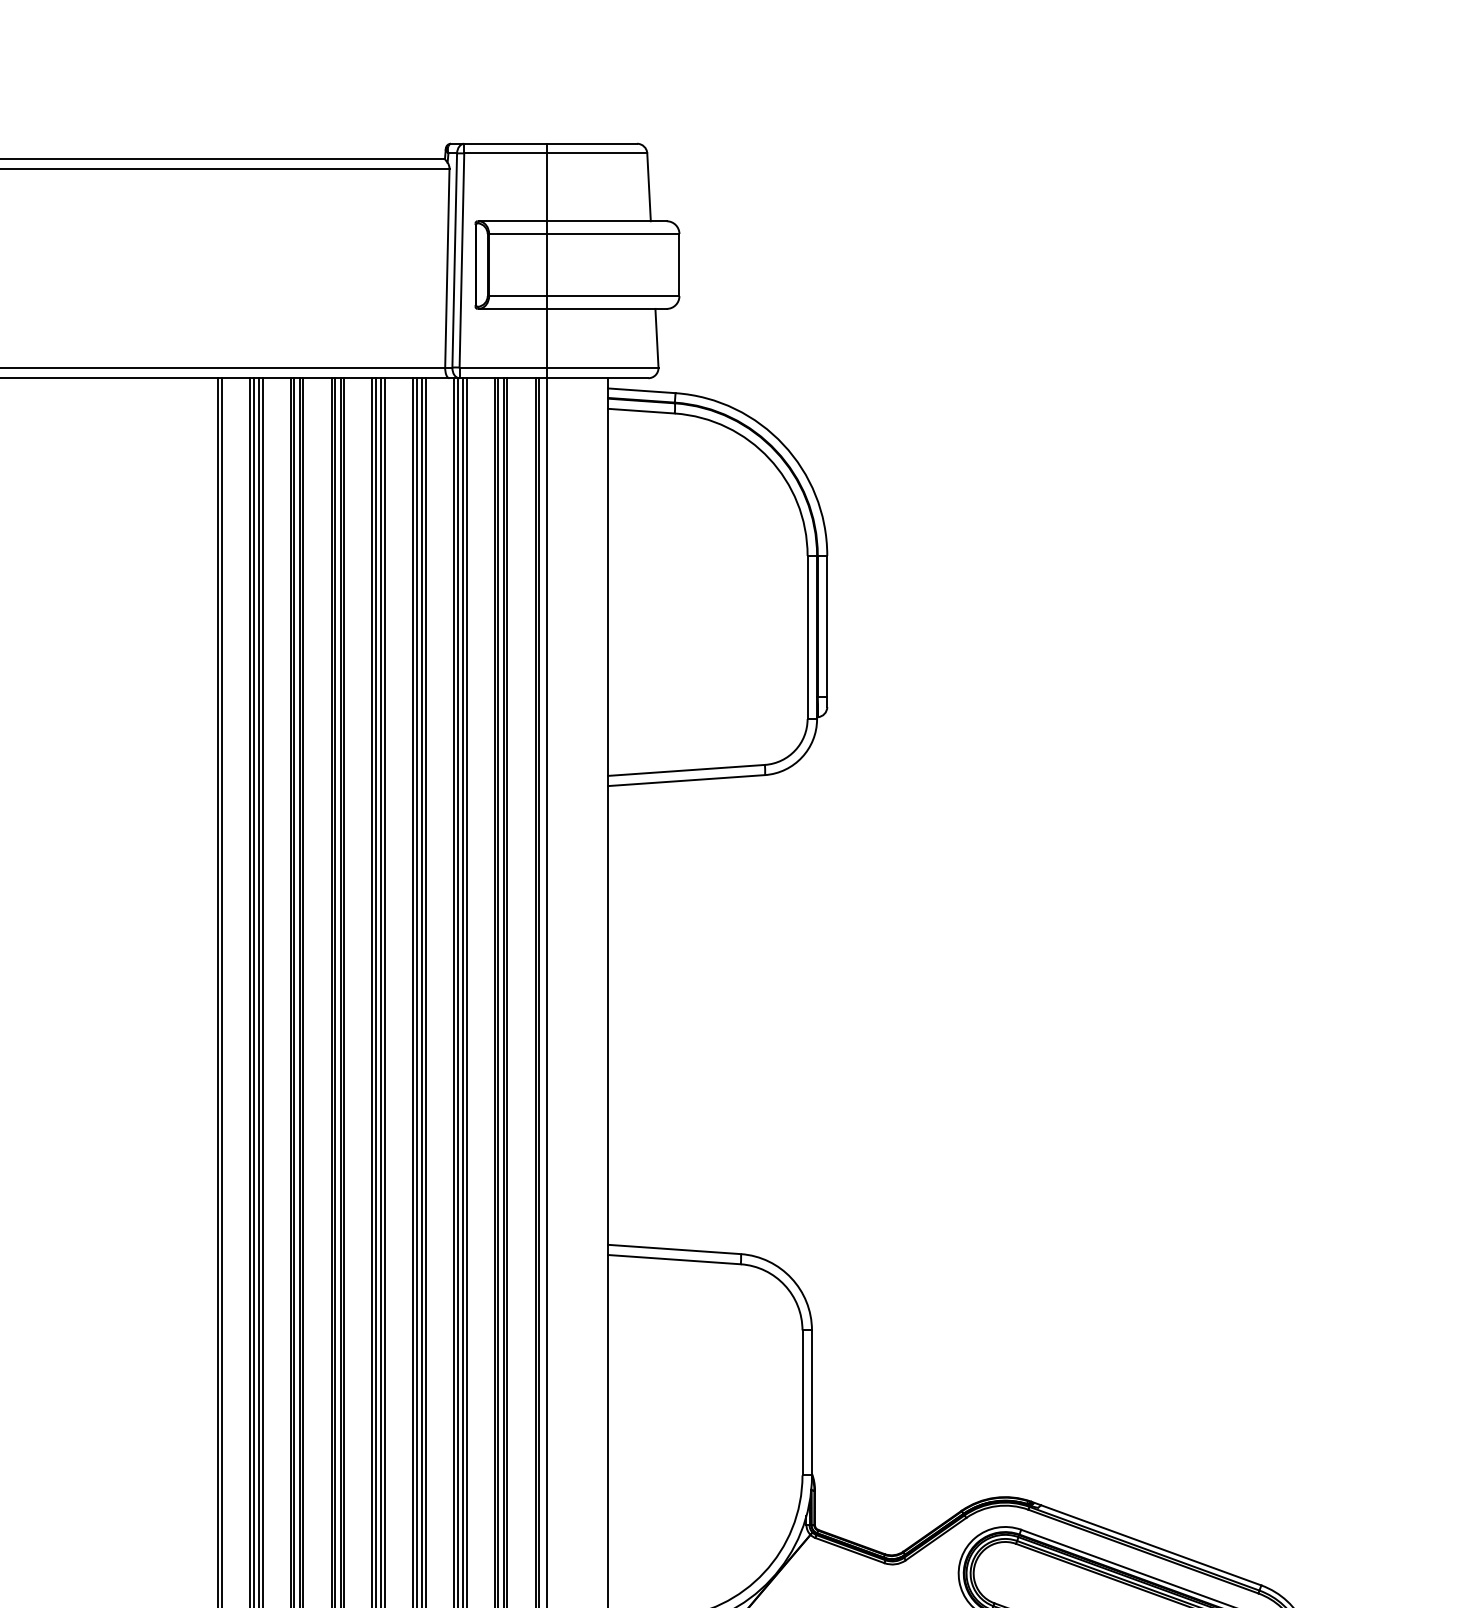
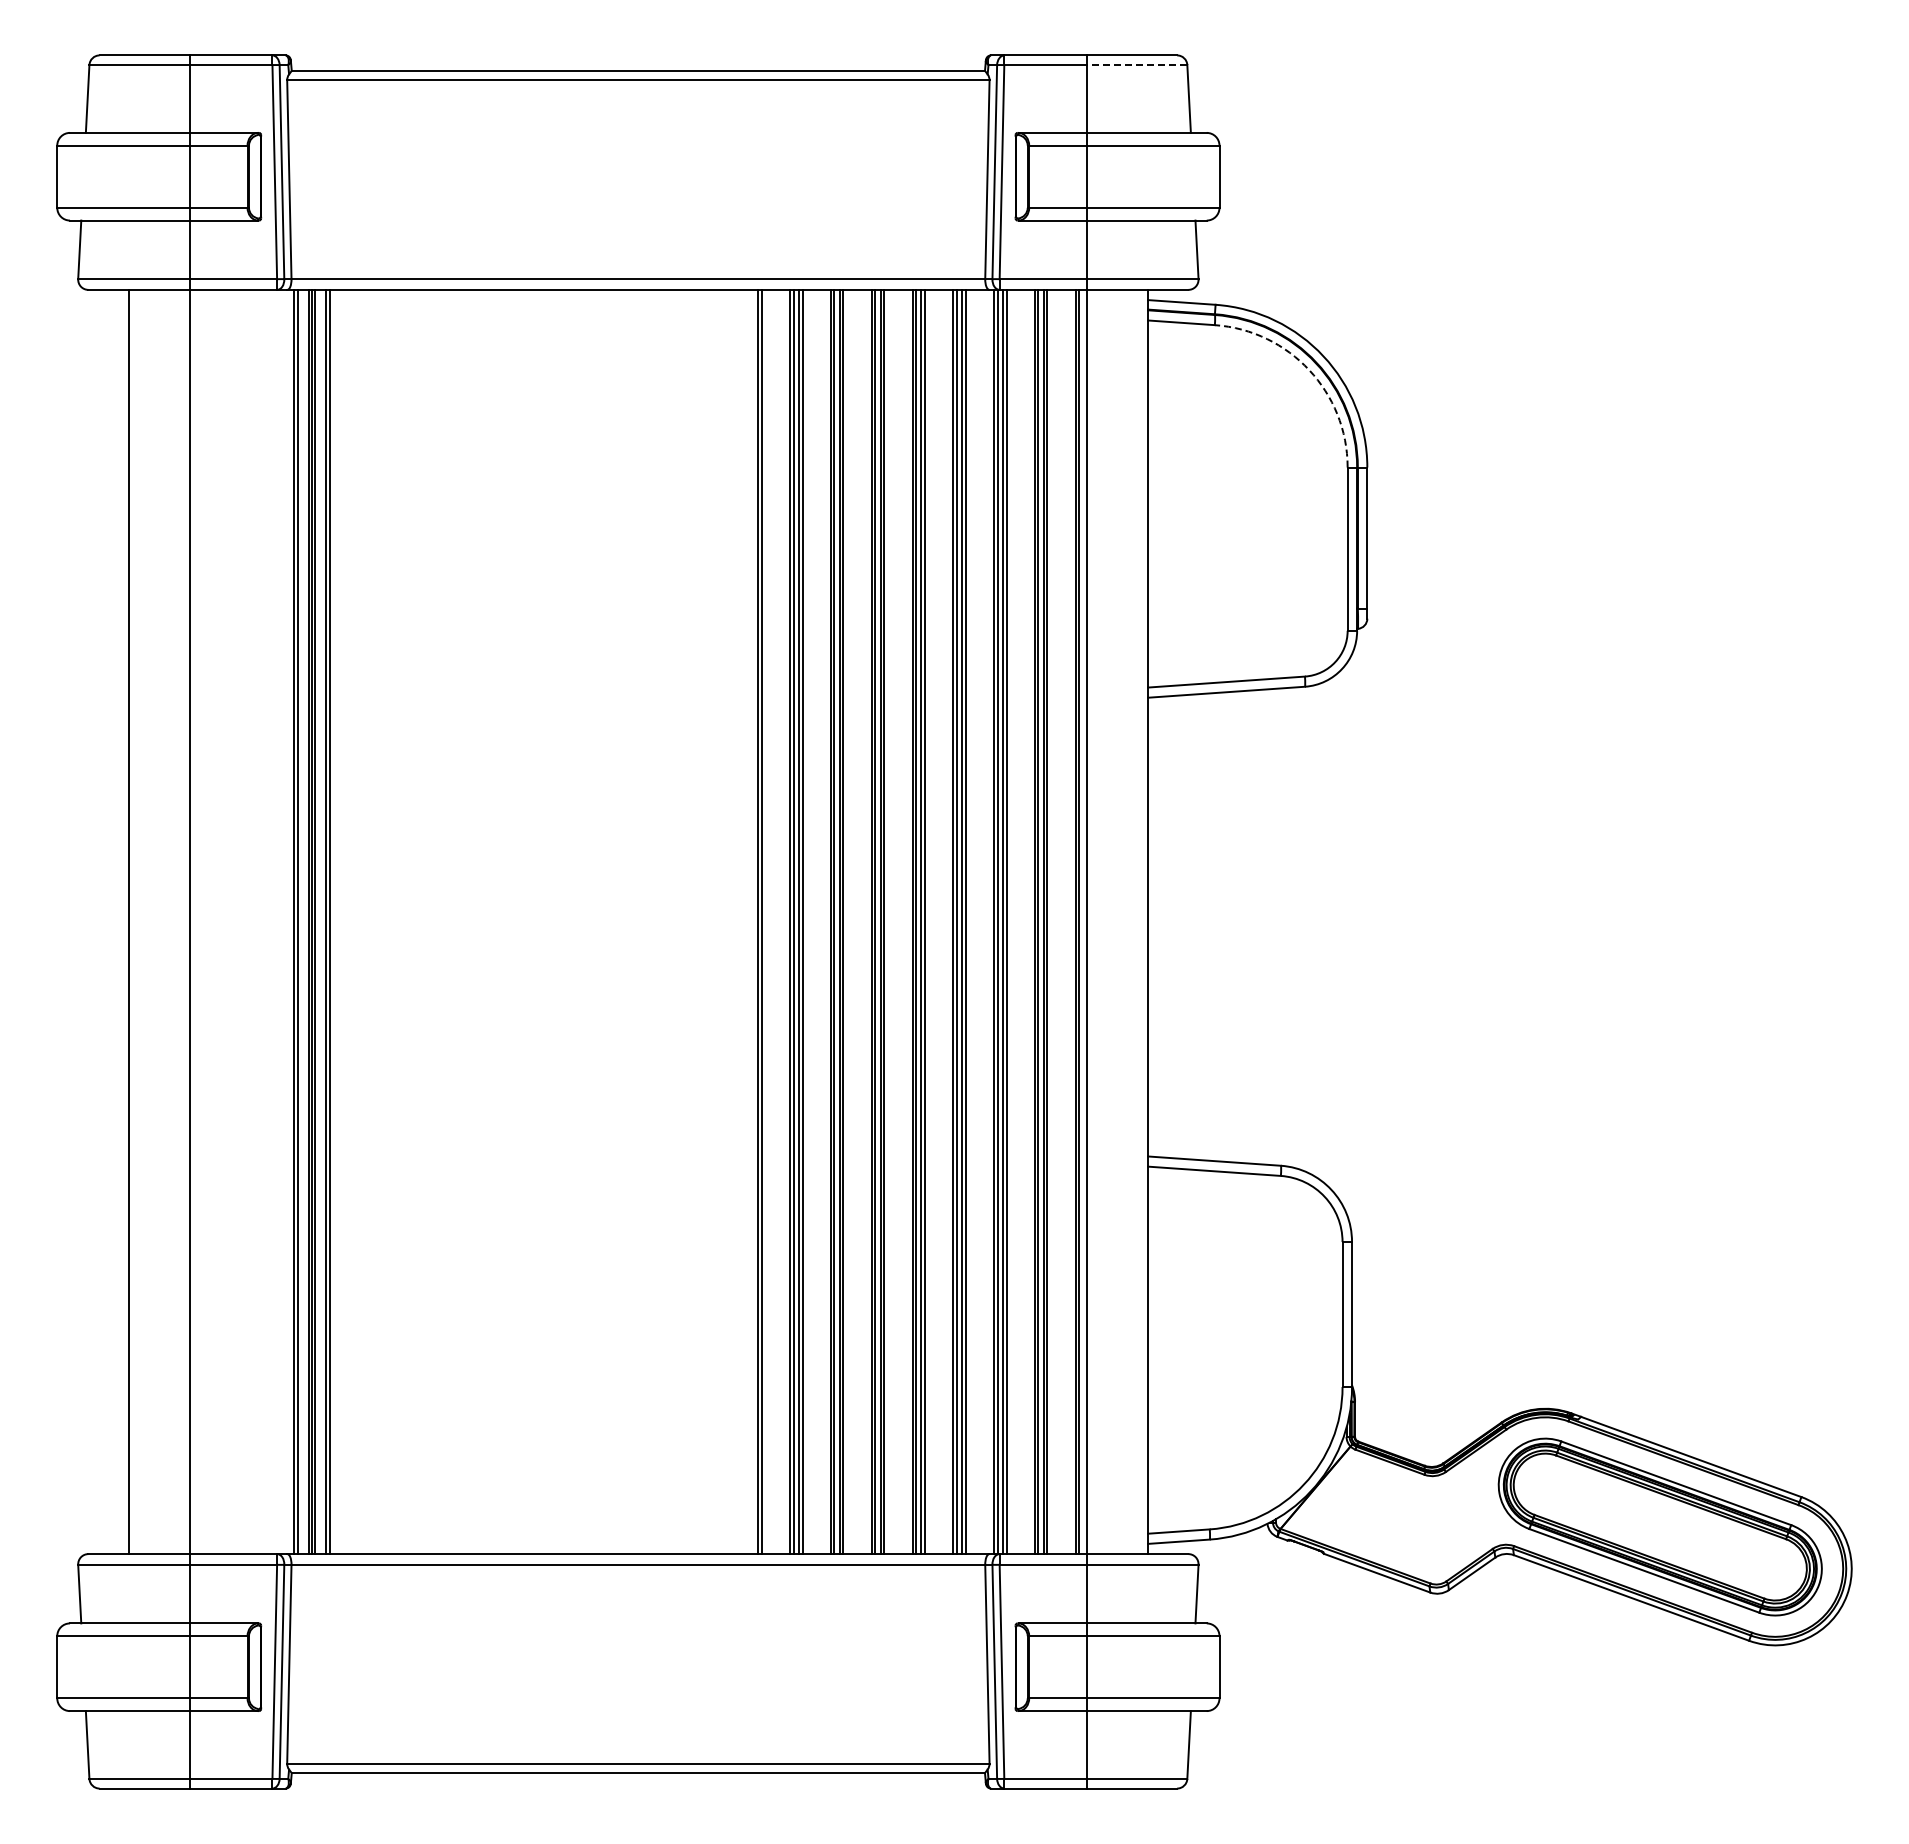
line: (596, 153) -> (1136, 65), solid -> dashed
arc: (769, 458) -> (1309, 370), solid -> dashed

